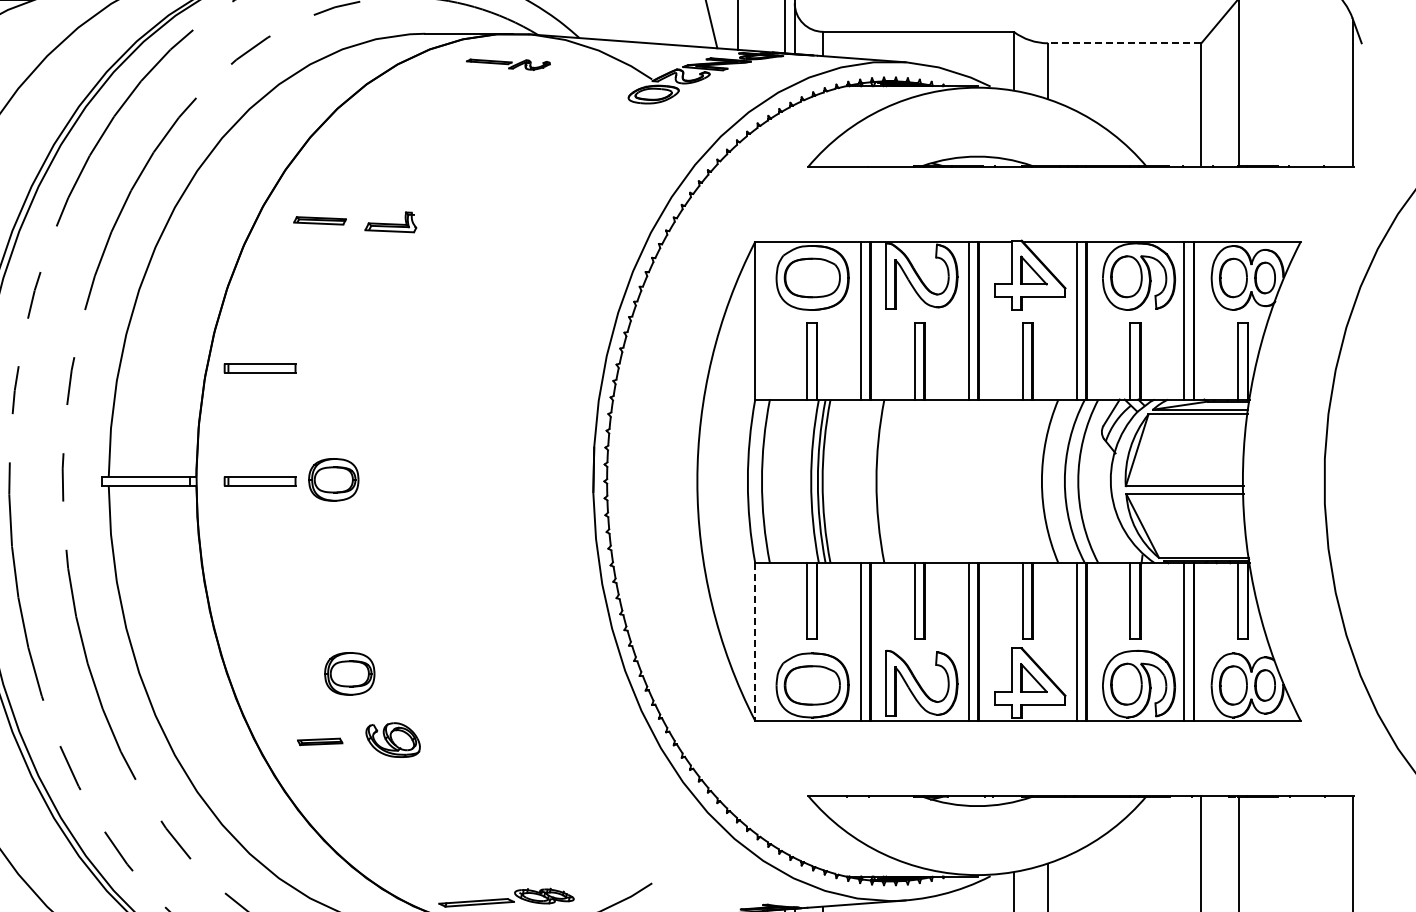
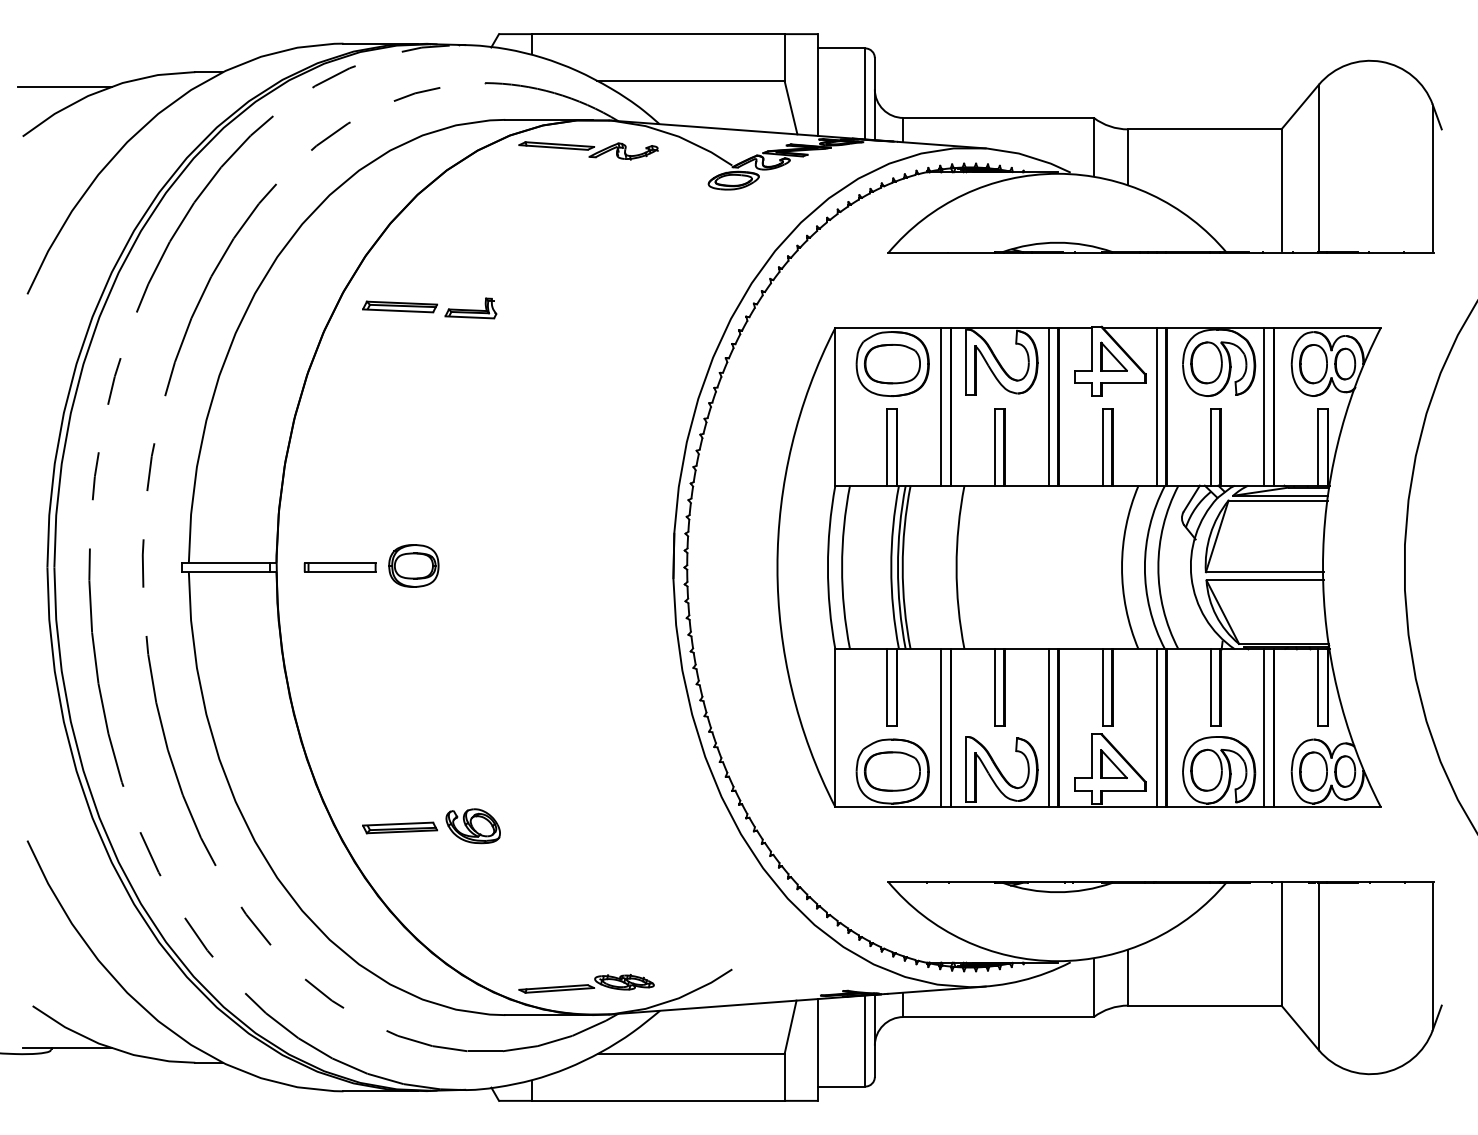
line: (1124, 43) -> (1204, 129), dashed -> solid
part: (508, 64) -> (588, 150), size x1.67
part: (320, 220) -> (400, 306), size x1.43
part: (259, 368) -> (339, 454), removed
line: (755, 642) -> (835, 728), dashed -> solid
part: (349, 673) -> (429, 759), removed
part: (320, 741) -> (400, 827), size x1.67

